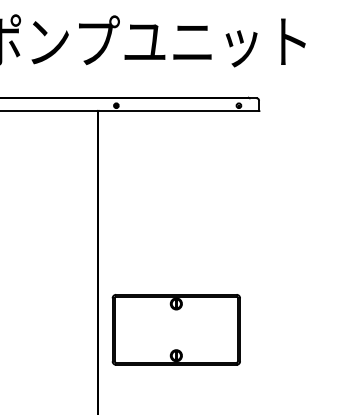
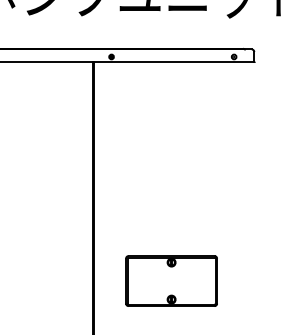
part: (176, 329) -> (171, 280), size x0.71

